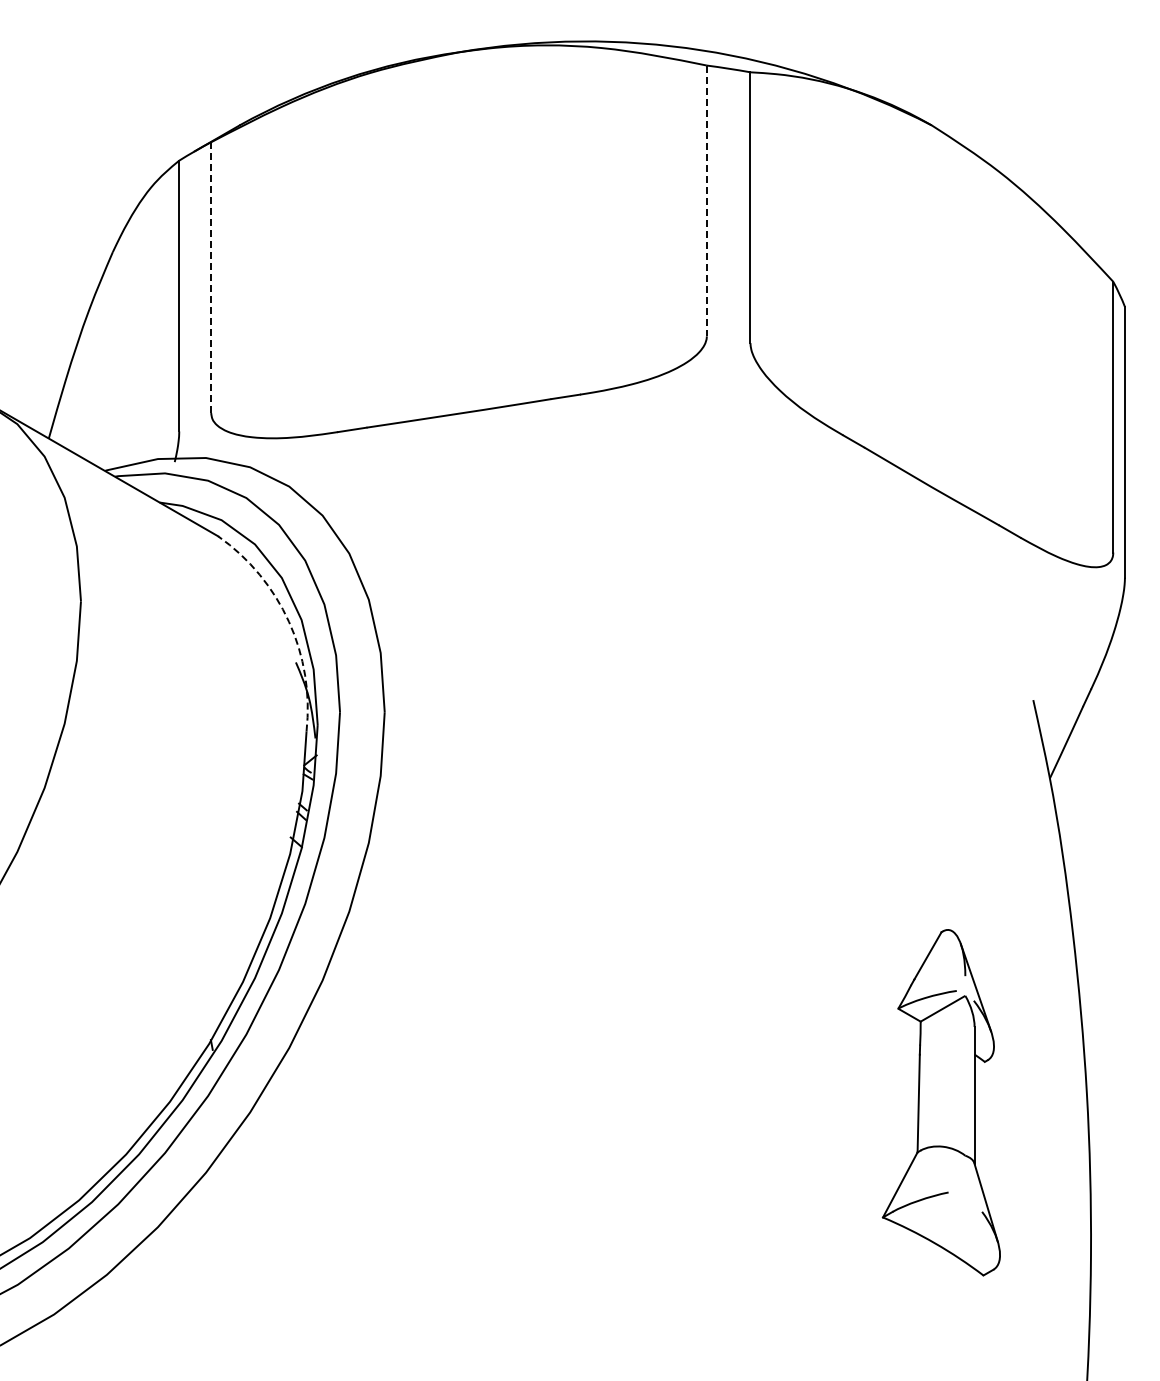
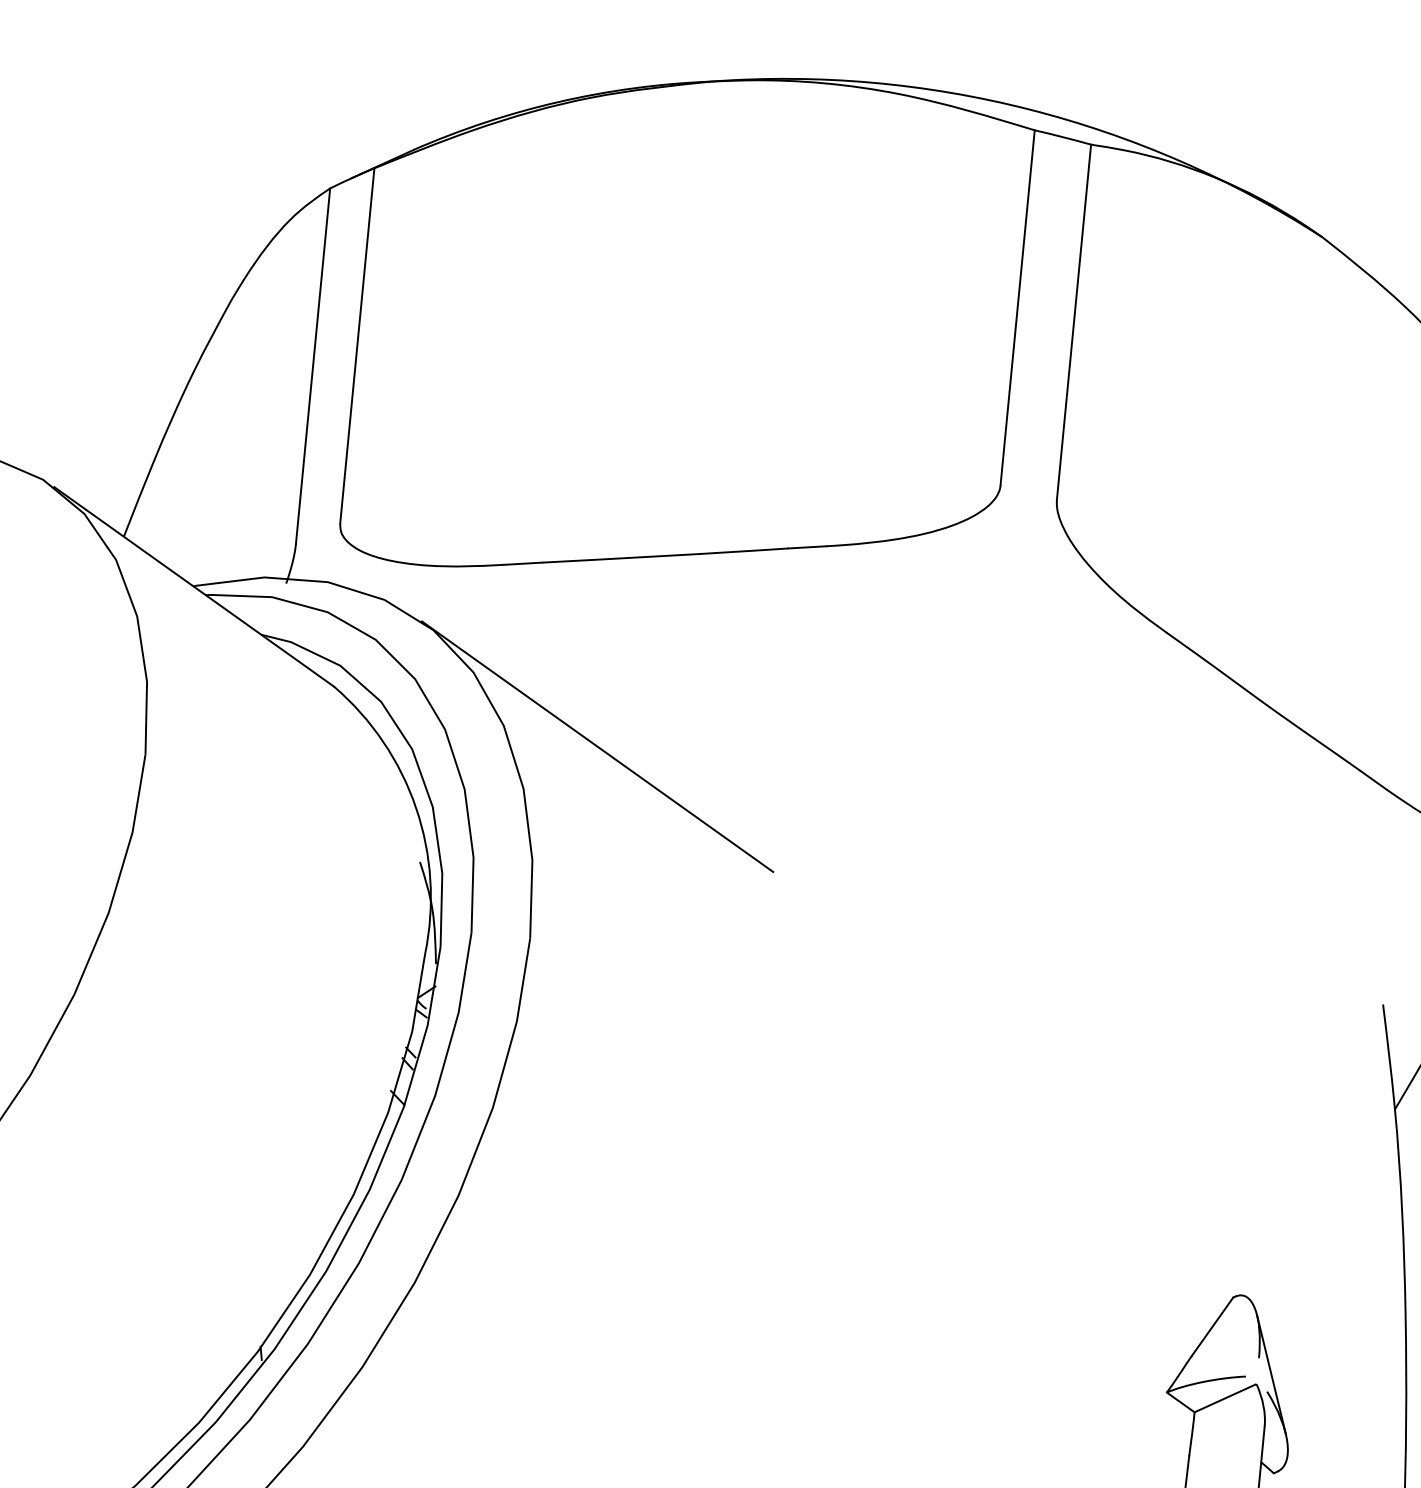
line: (706, 201) -> (1017, 308), dashed -> solid
line: (211, 277) -> (357, 345), dashed -> solid
line: (421, 562) -> (597, 746), added
arc: (289, 621) -> (416, 807), dashed -> solid

